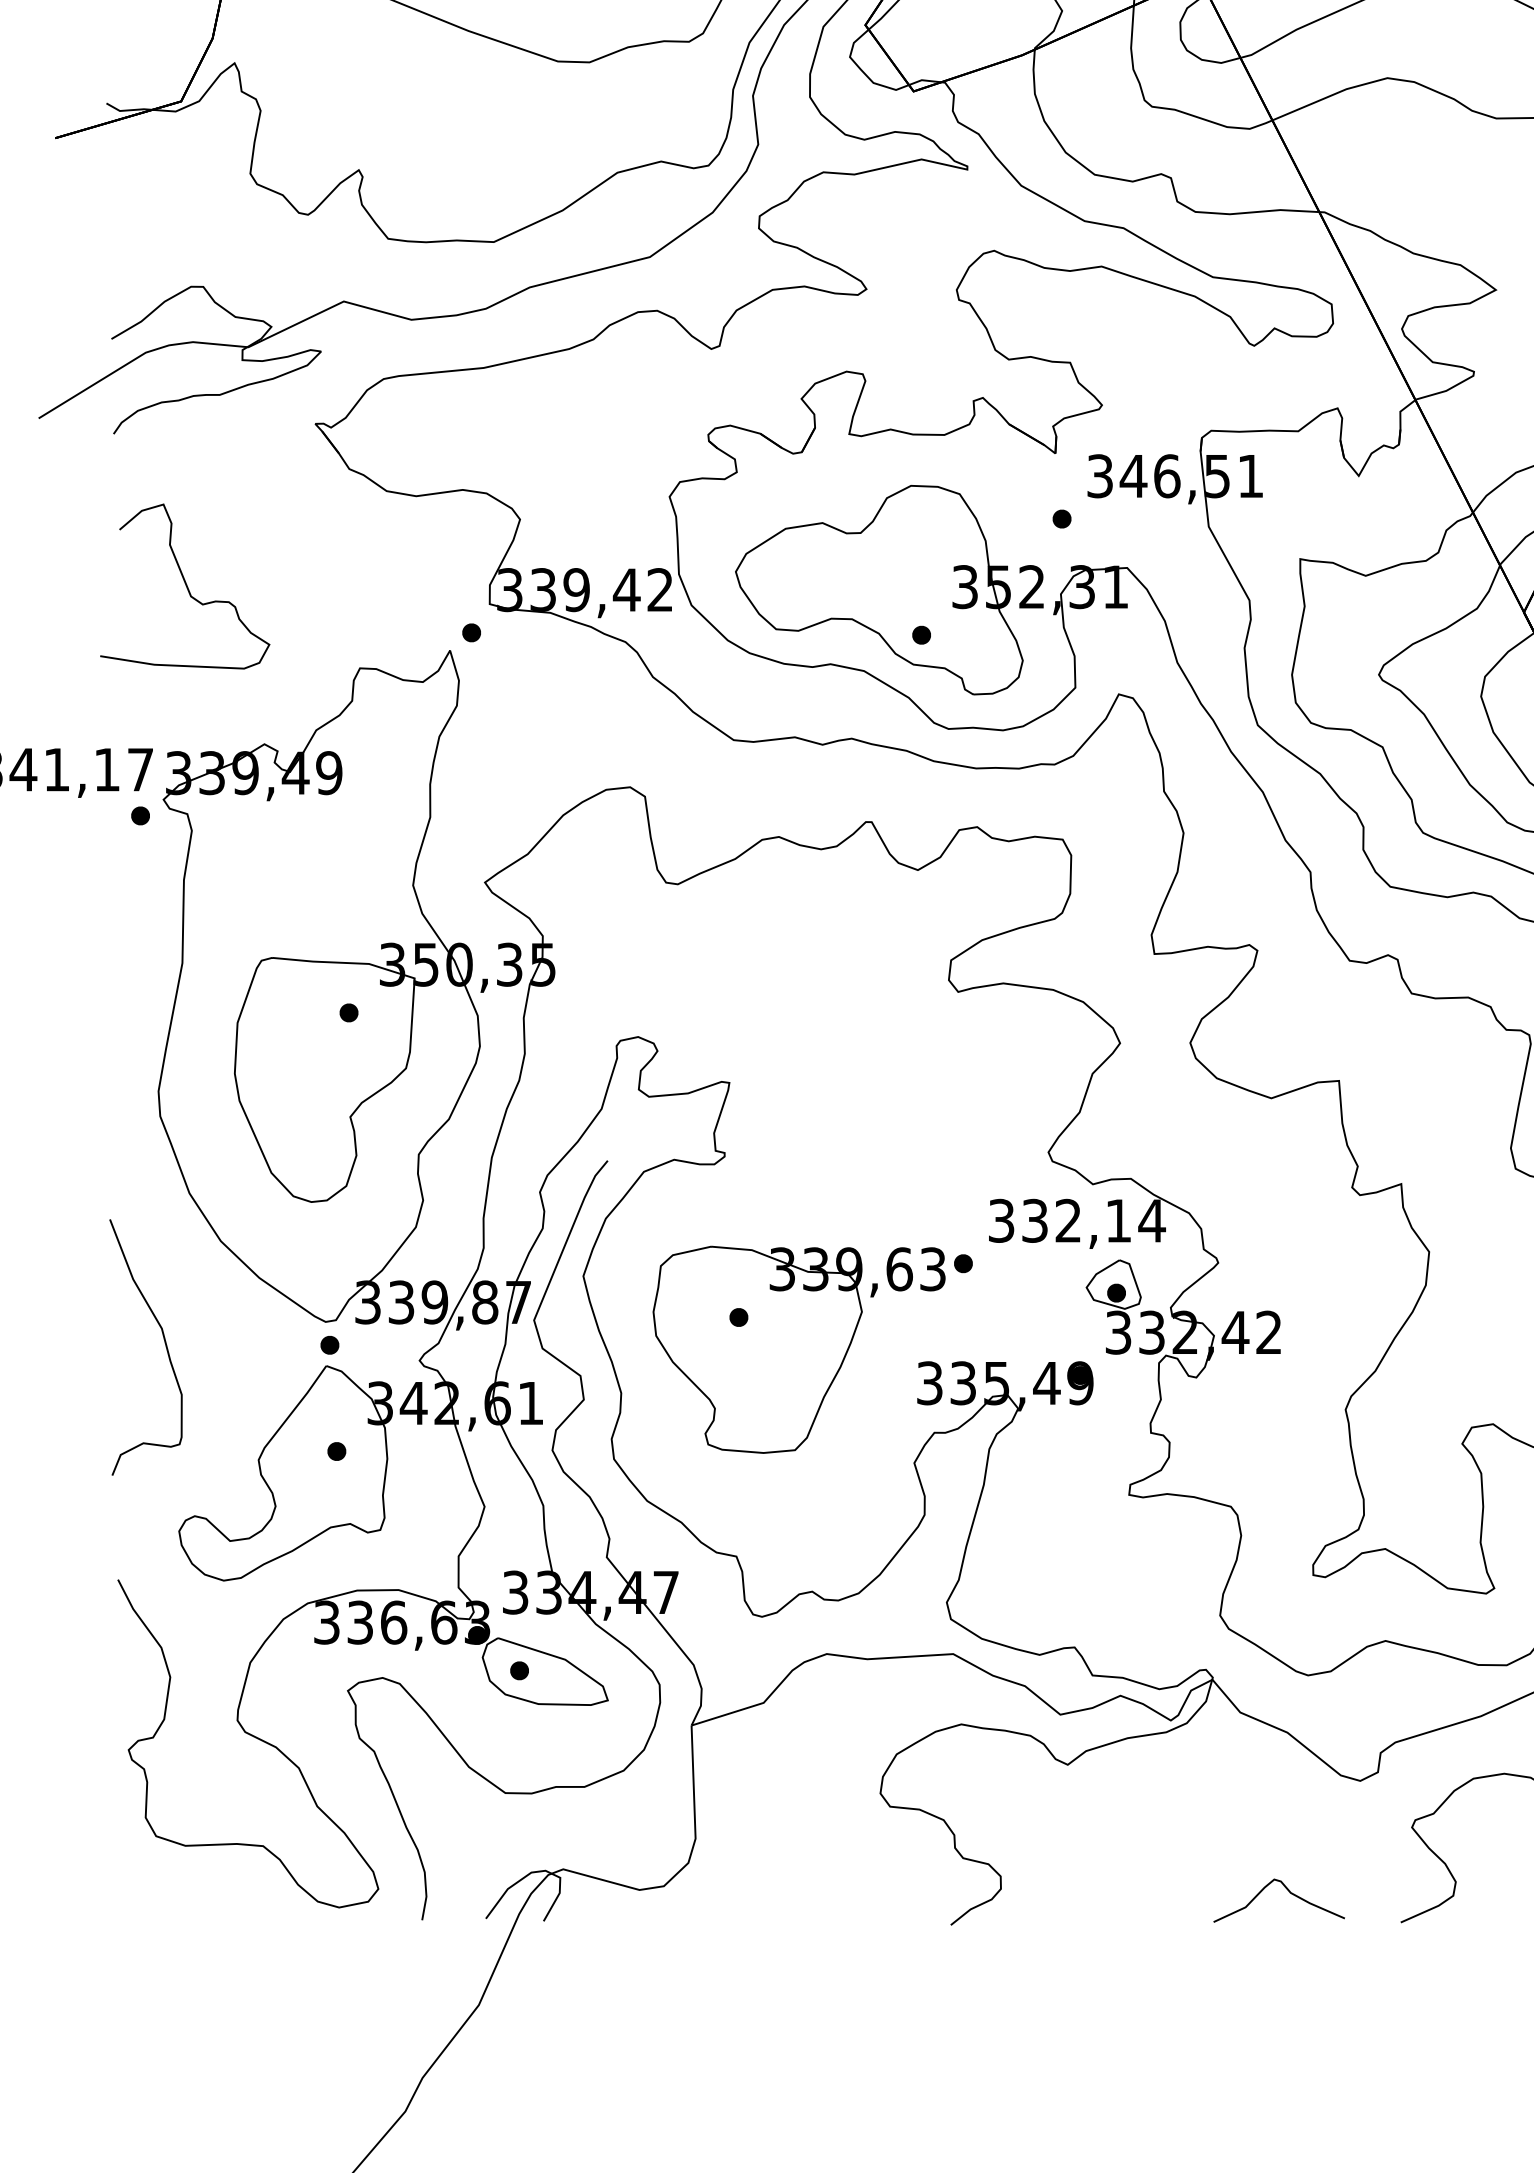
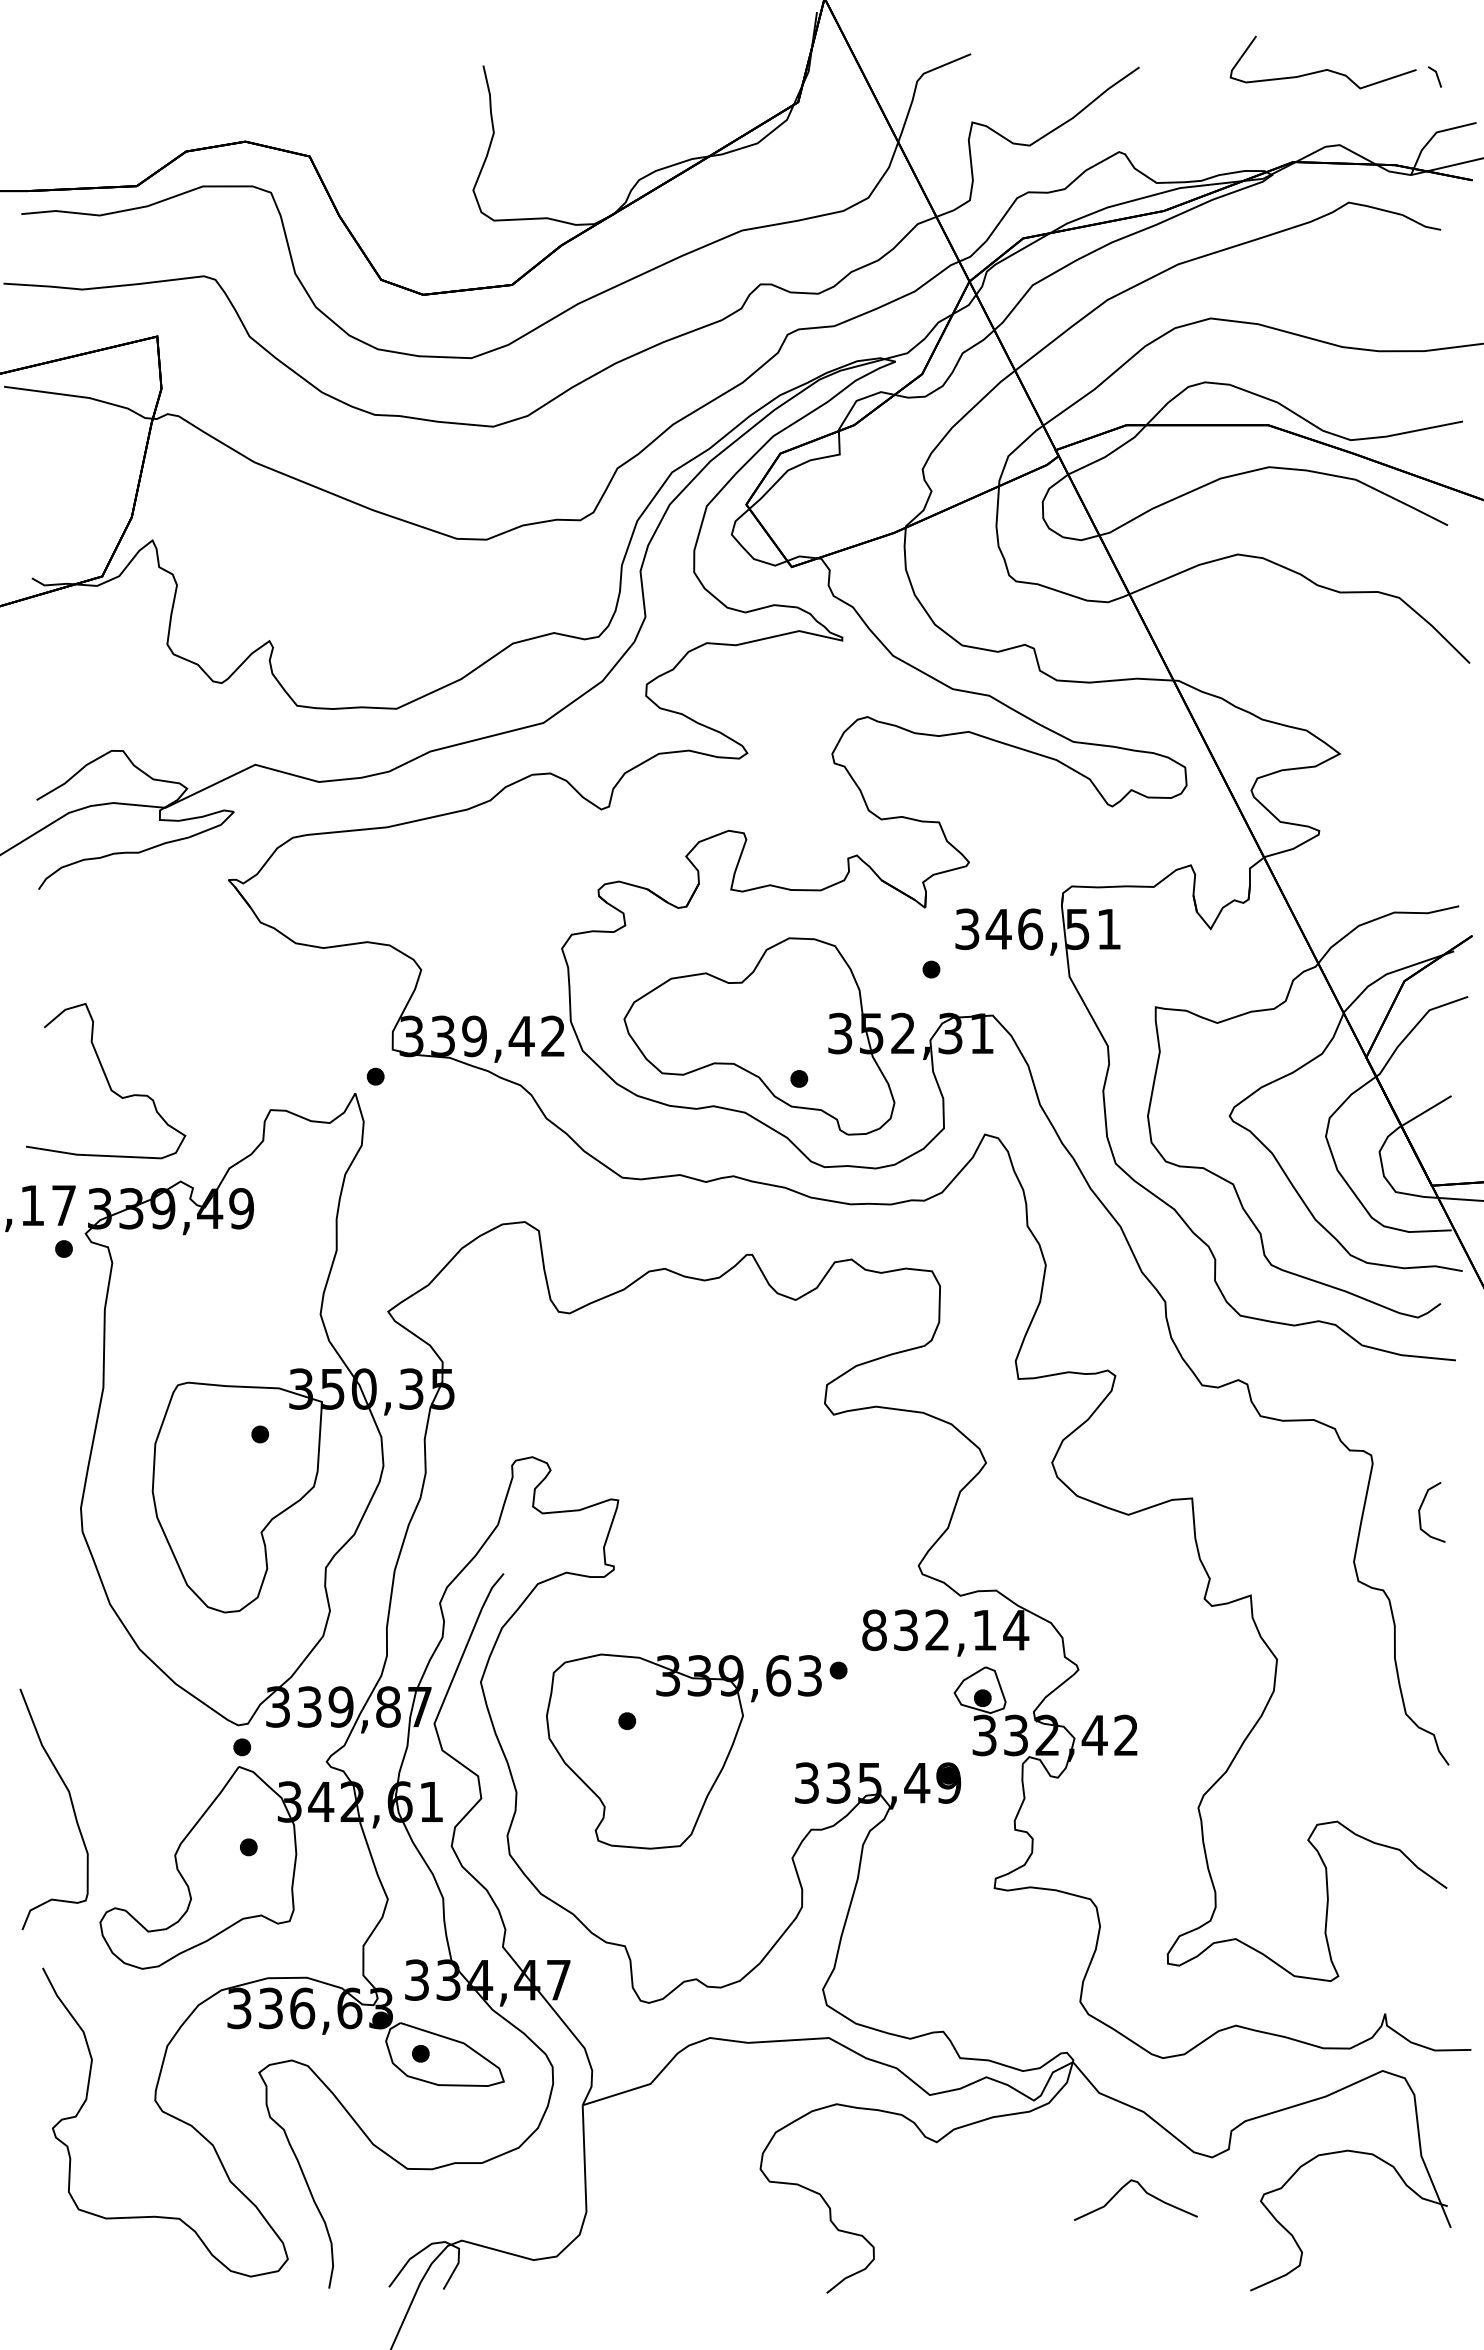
curve: (185, 586) -> (106, 1081), moved
text: (1001, 1221) -> (874, 1630), 332,14 -> 832,14
curve: (164, 1343) -> (71, 1805), moved
curve: (1287, 1890) -> (1143, 2190), moved

